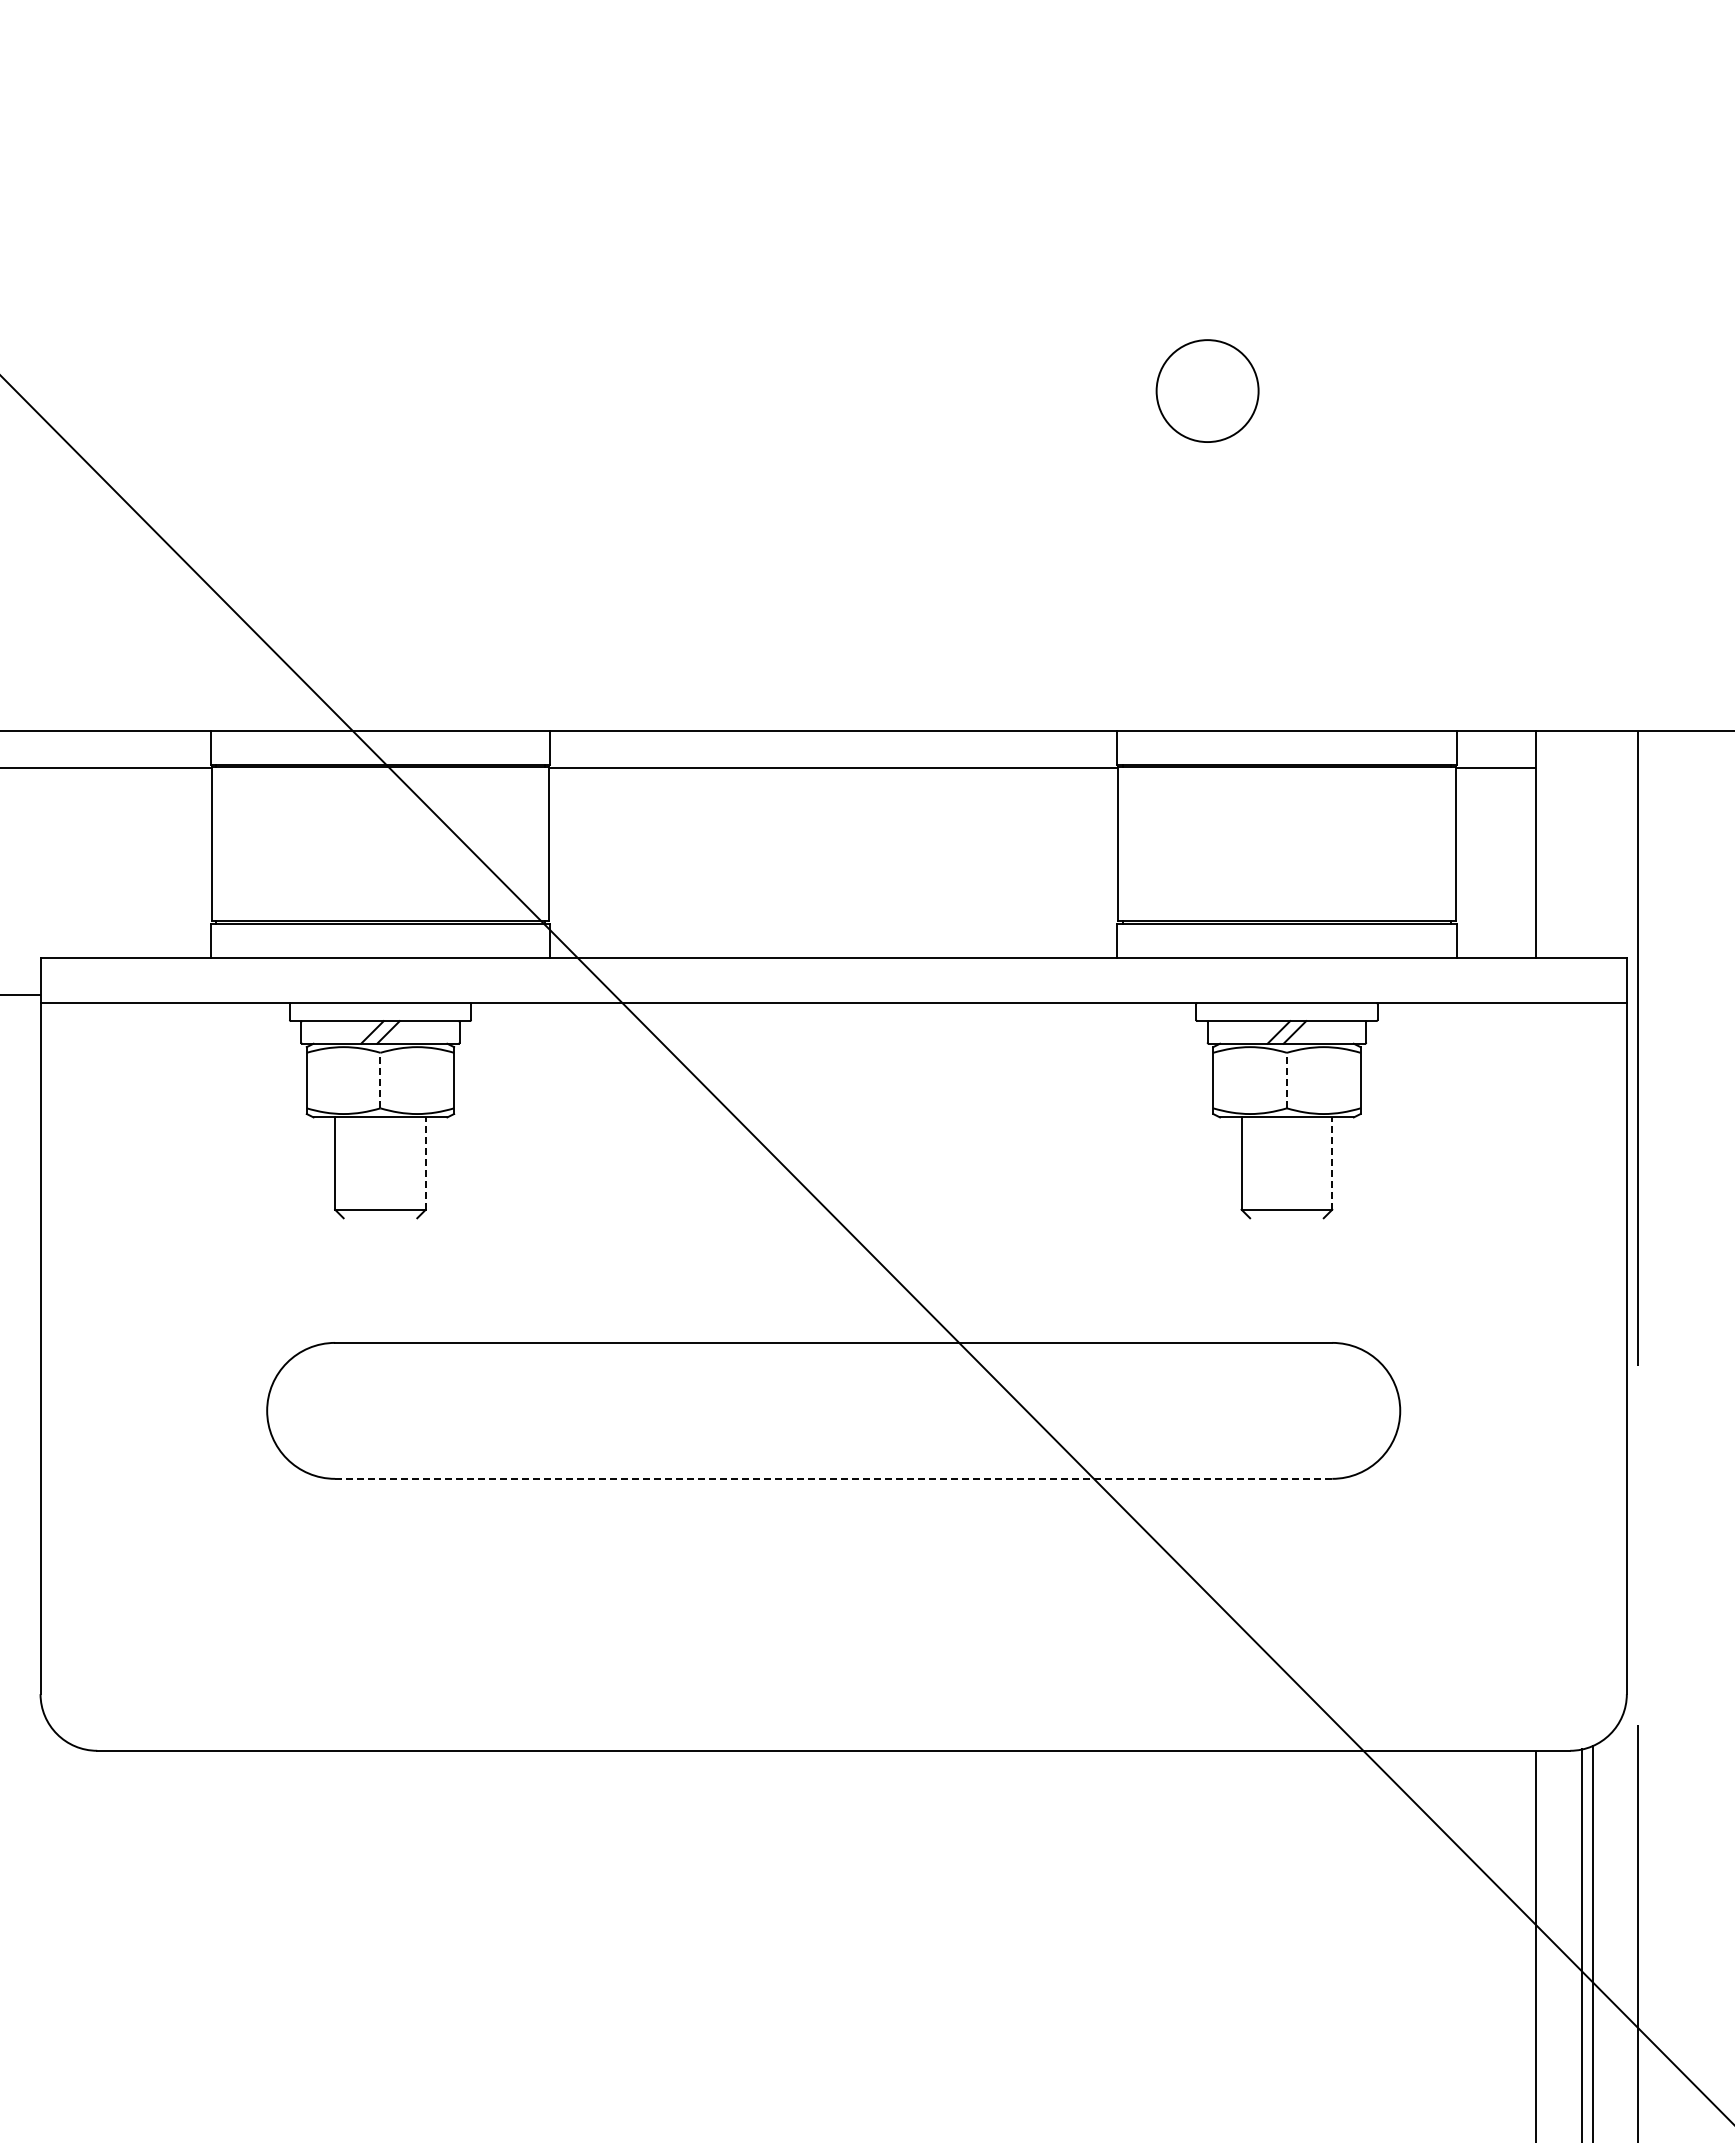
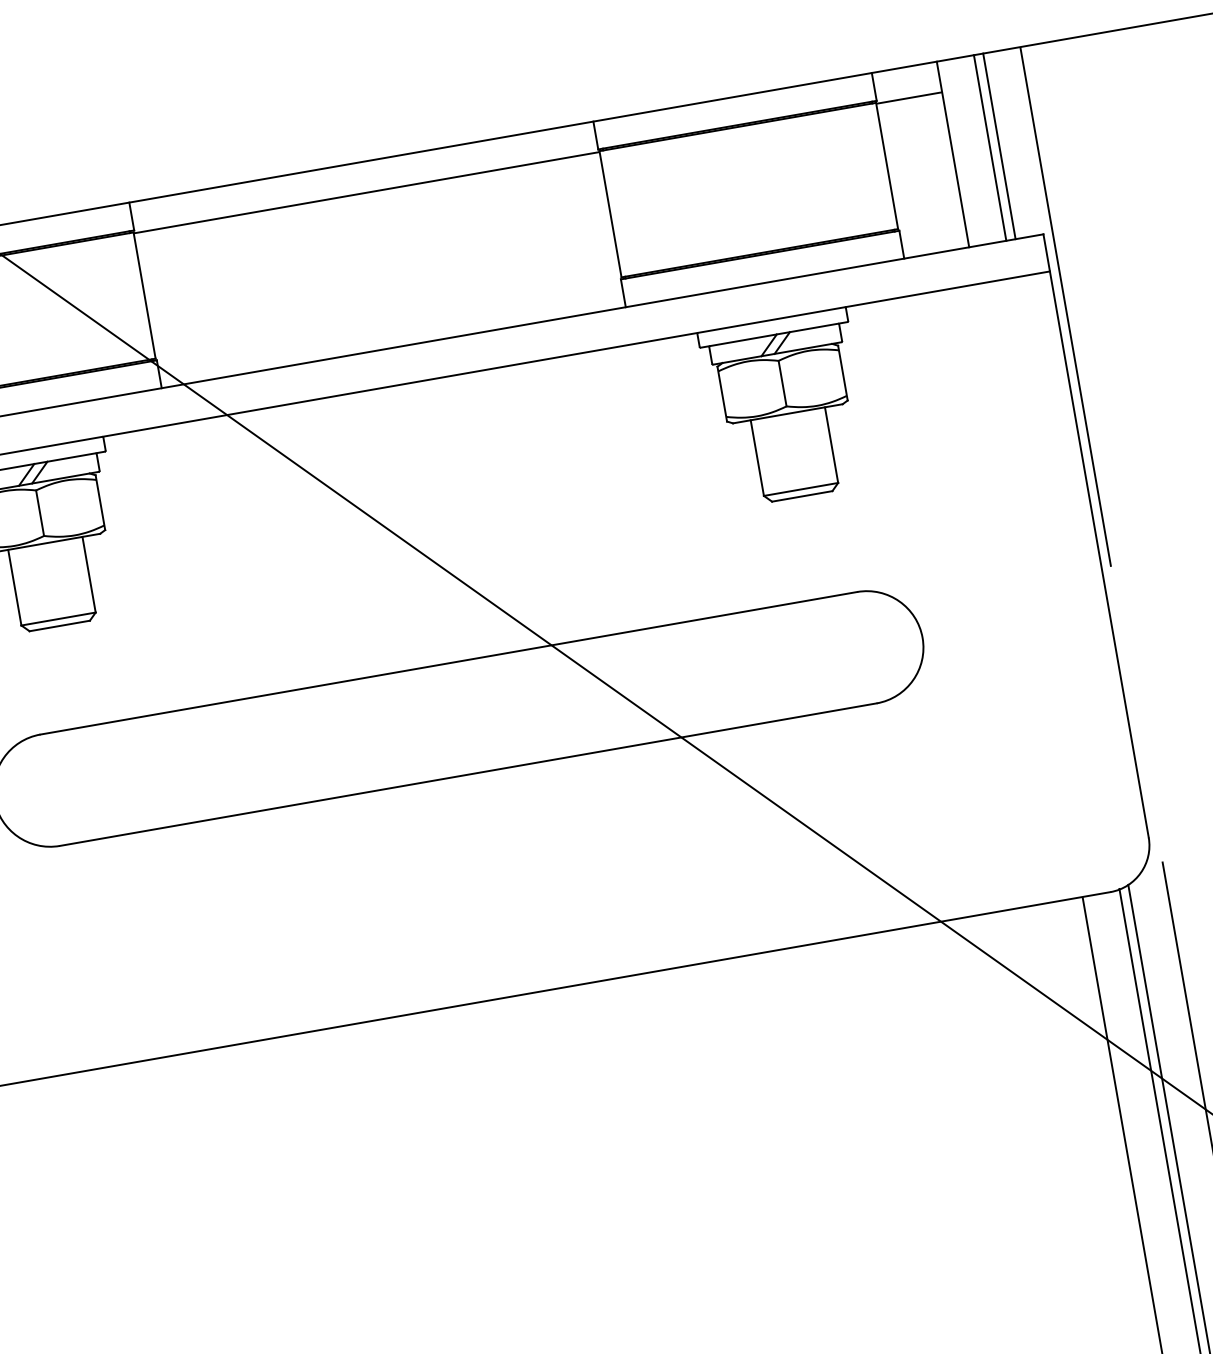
line: (1581, 844) -> (990, 148), added
line: (1592, 844) -> (999, 146), added
line: (380, 1080) -> (40, 513), dashed -> solid
line: (1286, 1080) -> (782, 383), dashed -> solid
line: (425, 1163) -> (88, 574), dashed -> solid
line: (1332, 1163) -> (831, 445), dashed -> solid
line: (380, 1218) -> (59, 626), added
line: (1286, 1218) -> (801, 496), added
line: (833, 1478) -> (468, 774), dashed -> solid

